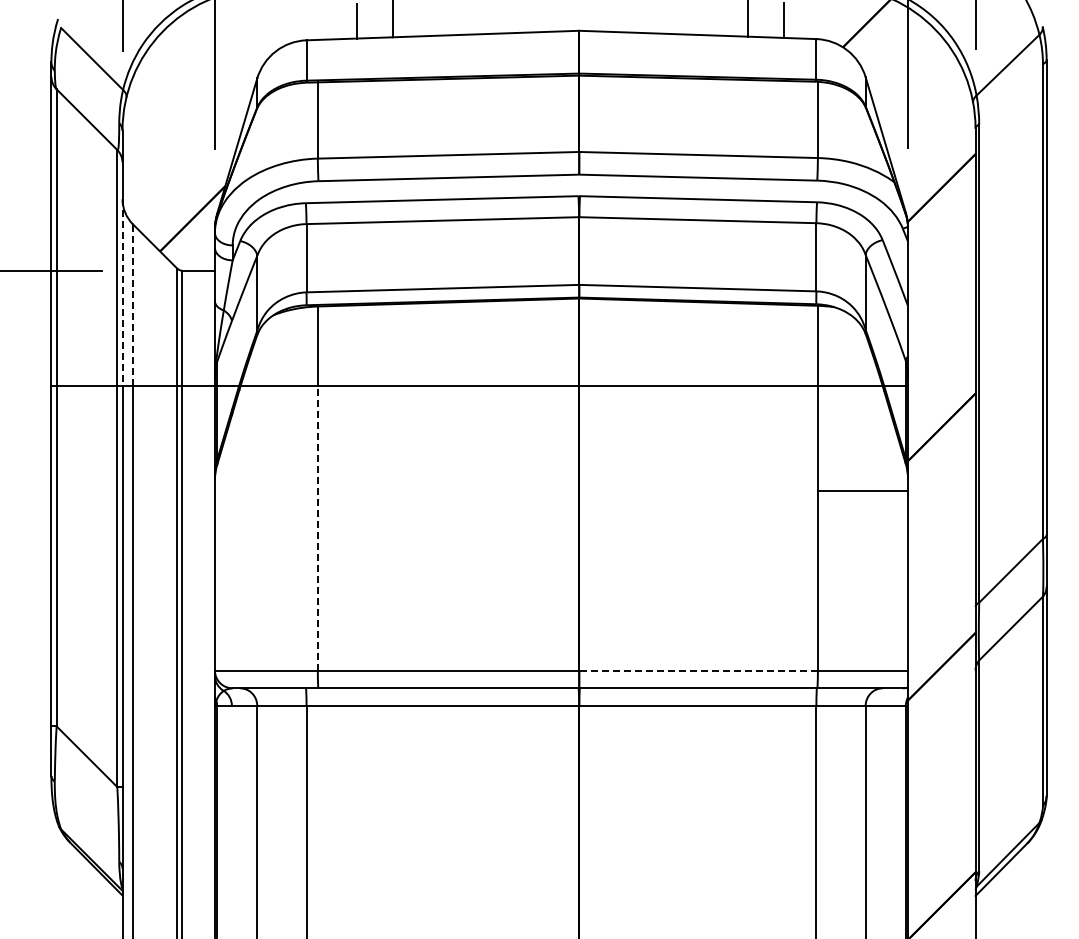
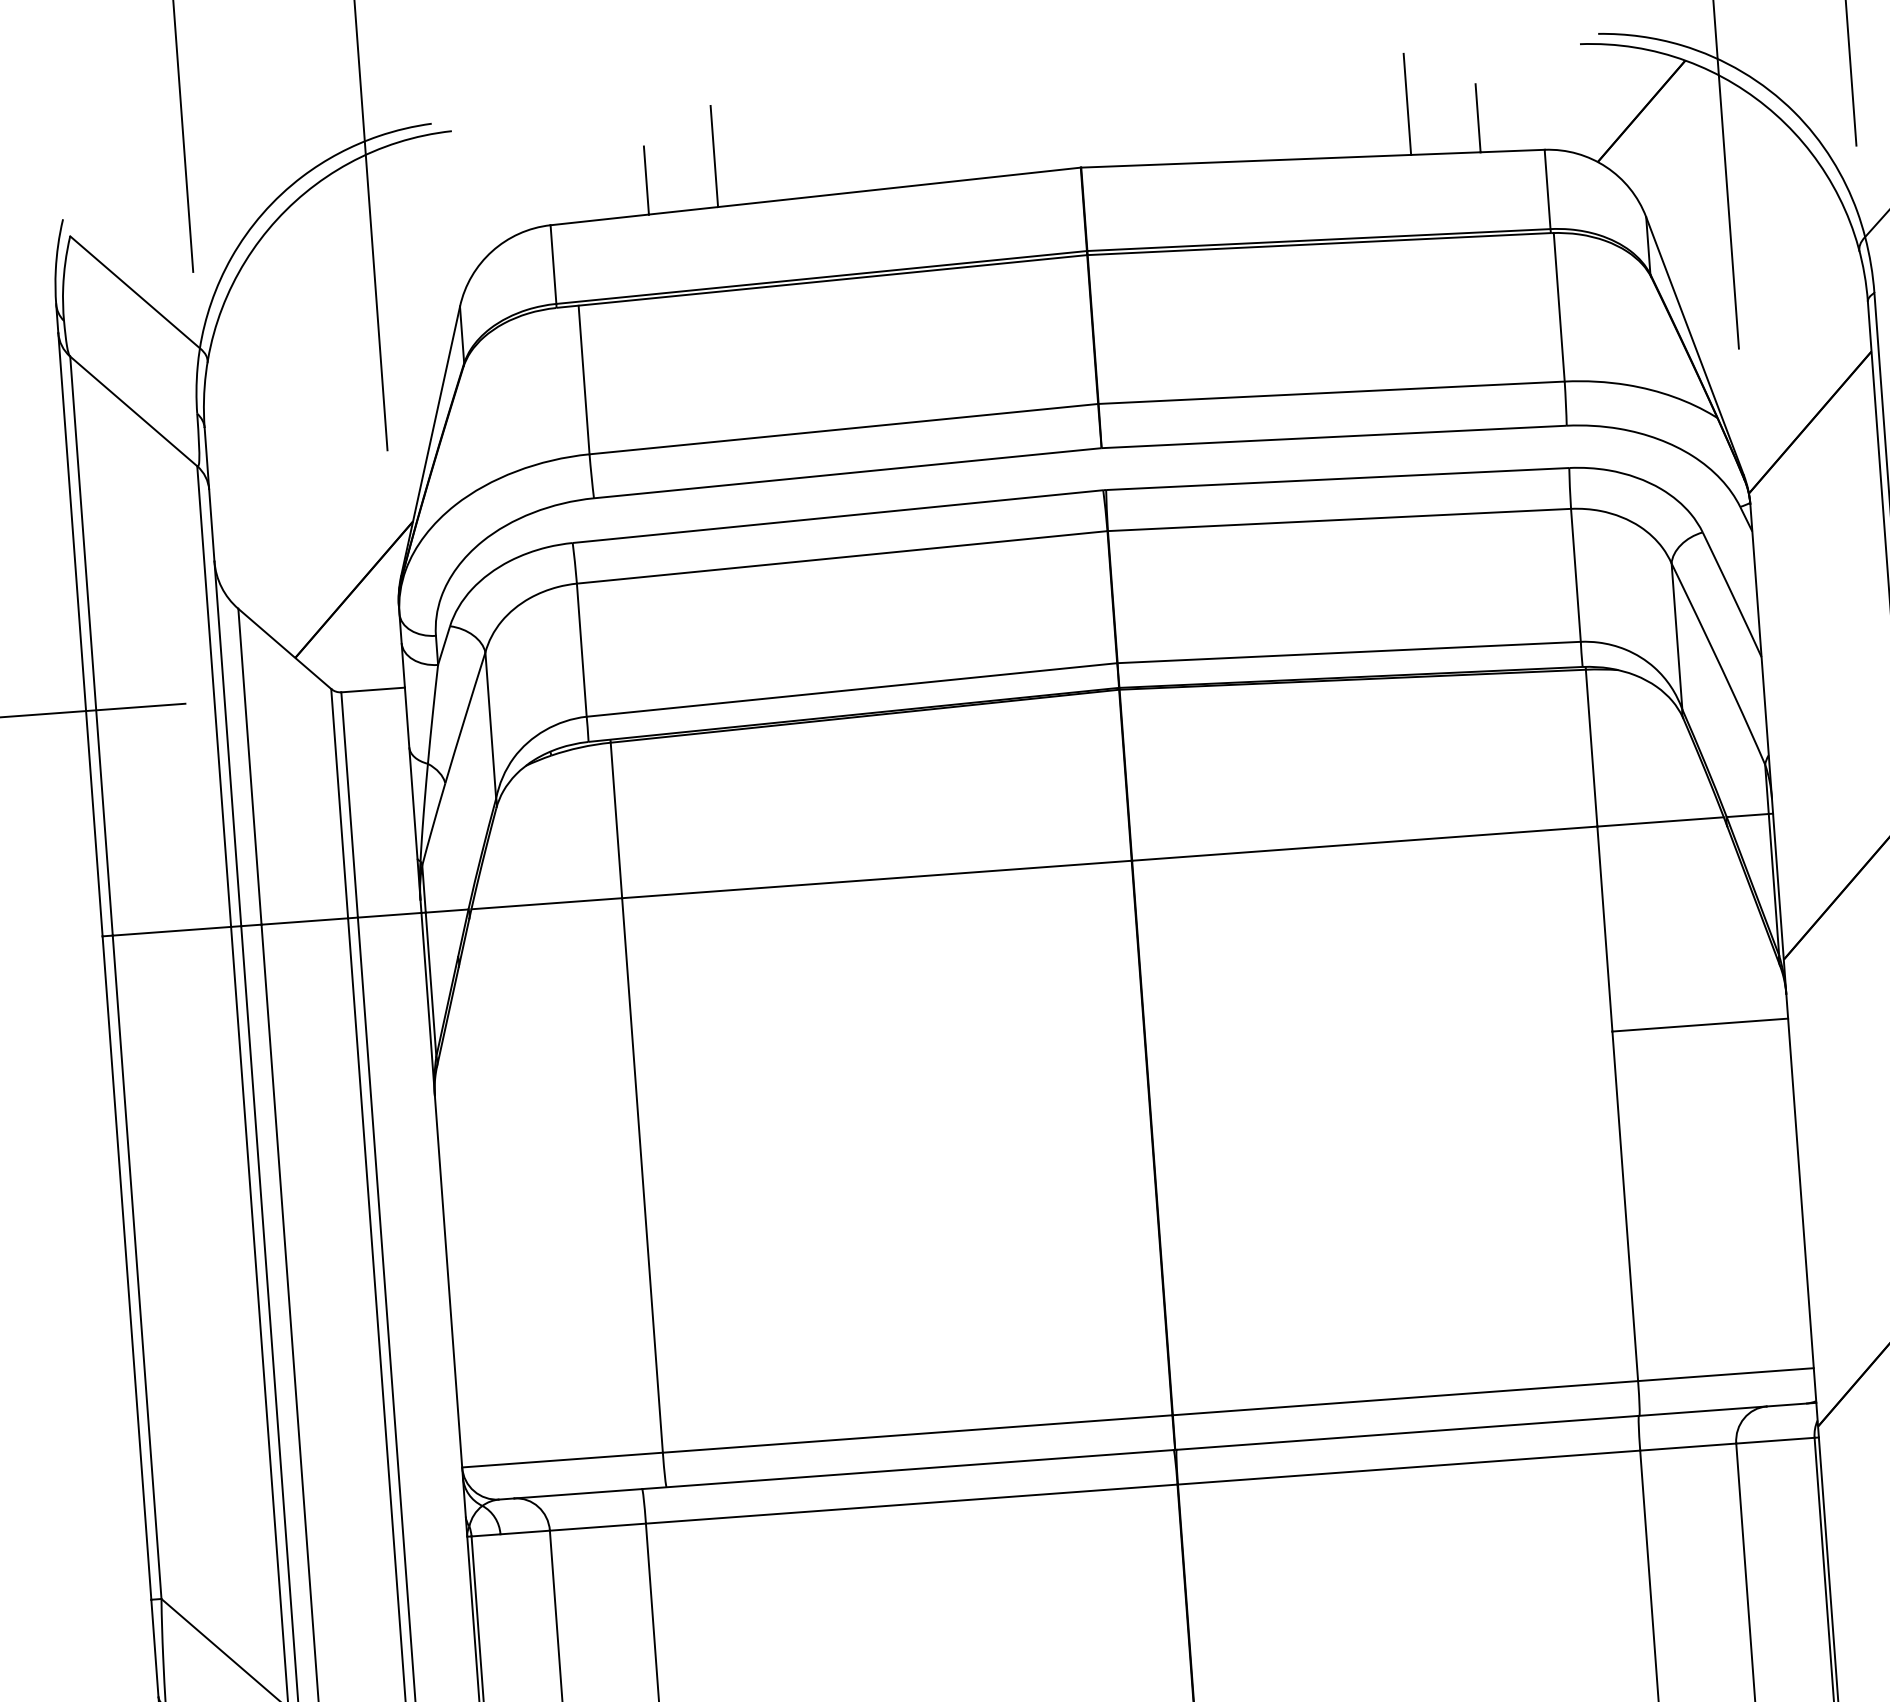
line: (122, 292) -> (227, 743), dashed -> solid
line: (132, 305) -> (249, 767), dashed -> solid
line: (317, 527) -> (641, 1173), dashed -> solid
line: (698, 670) -> (1405, 1398), dashed -> solid

